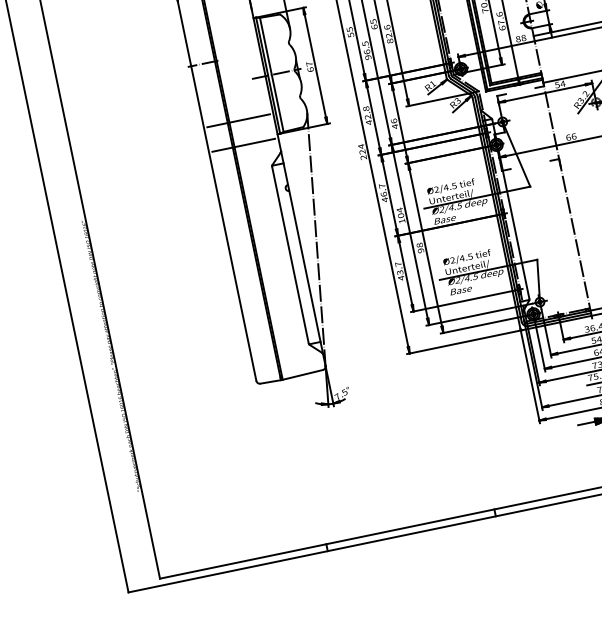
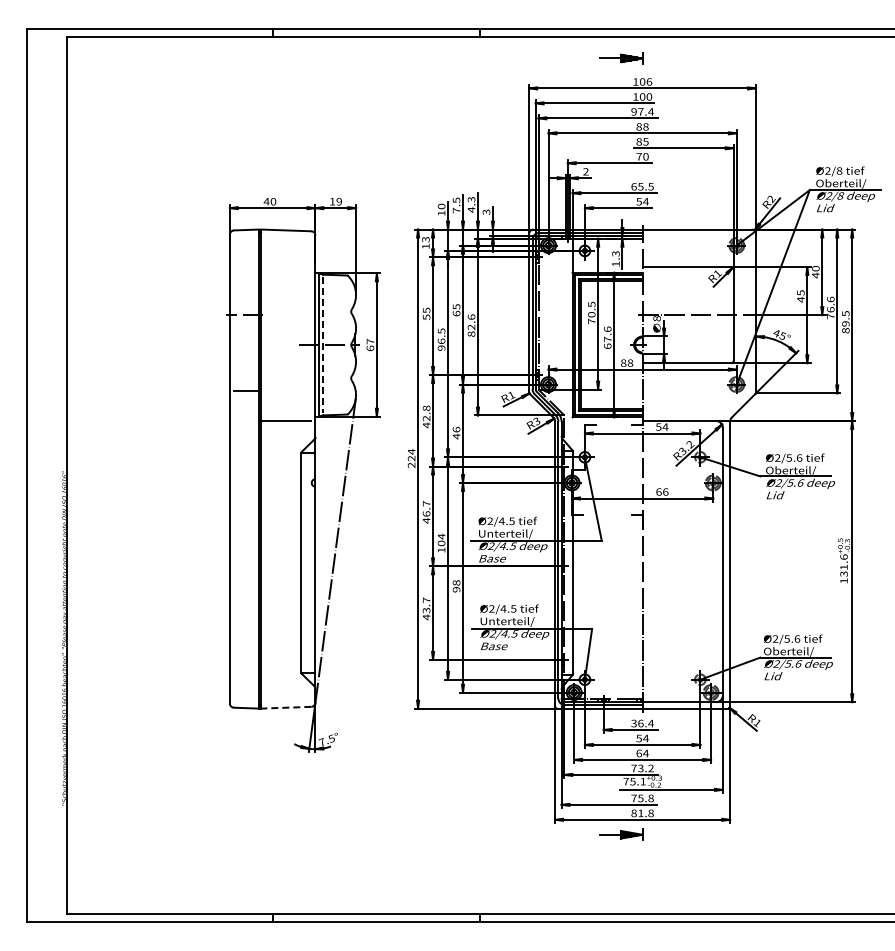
line: (272, 75) -> (323, 345), solid -> dashed
line: (249, 118) -> (286, 391), removed
line: (222, 149) -> (246, 421), removed
line: (302, 374) -> (285, 707), solid -> dashed

